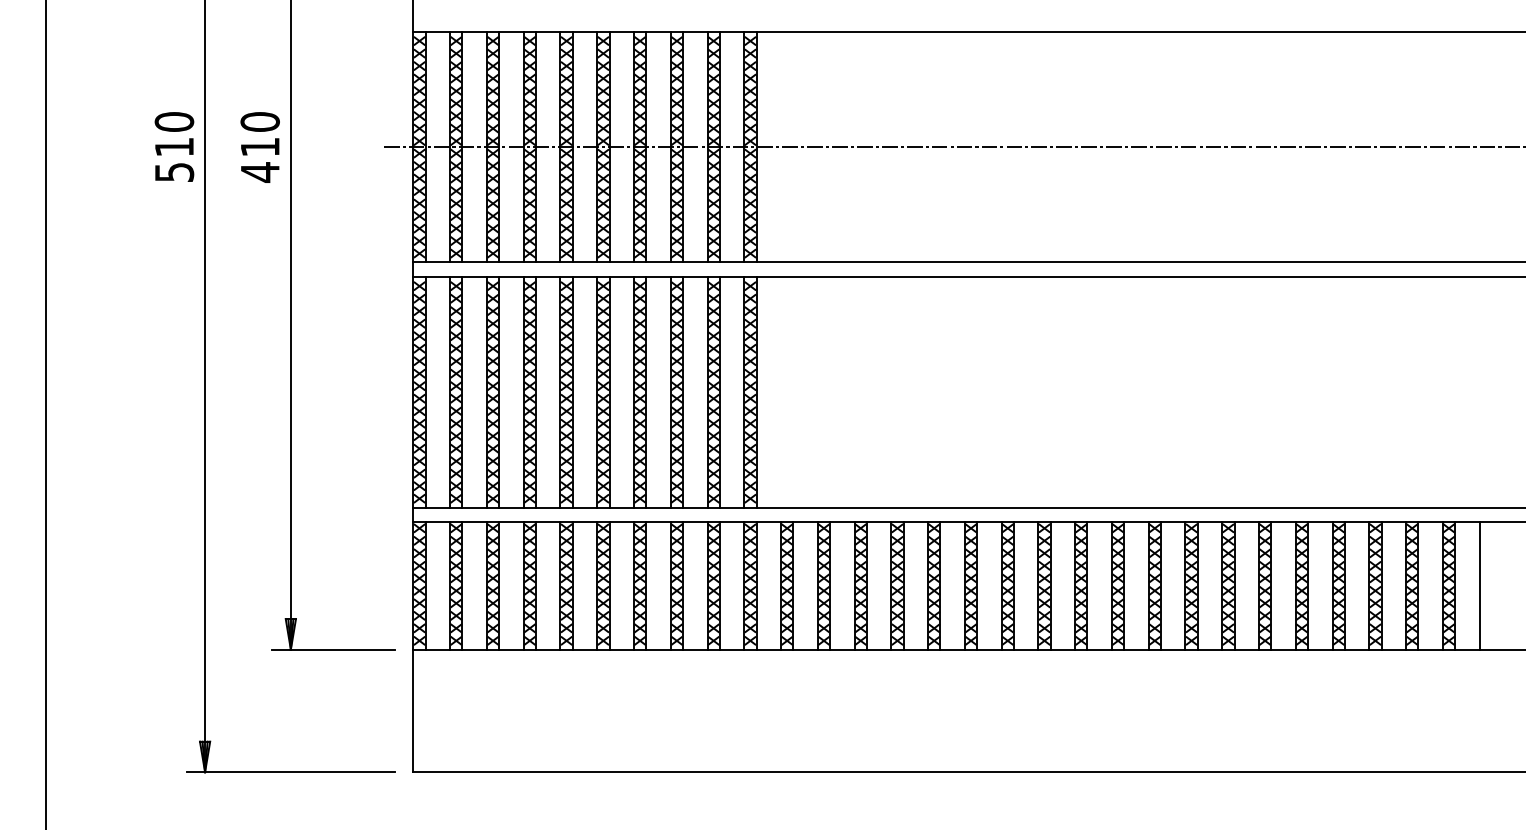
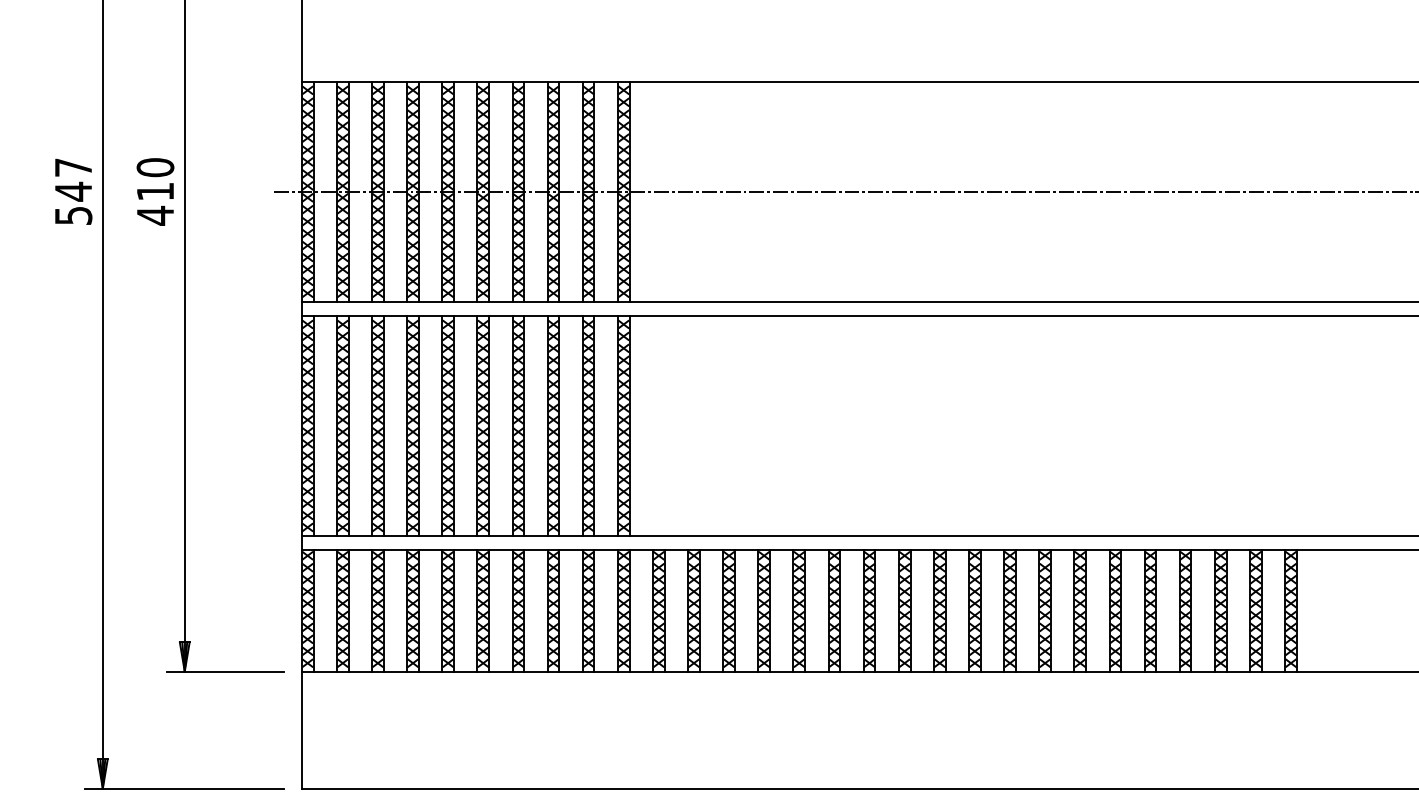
text: (174, 134) -> (73, 179), 510 -> 547
line: (1479, 585) -> (1320, 610), removed

